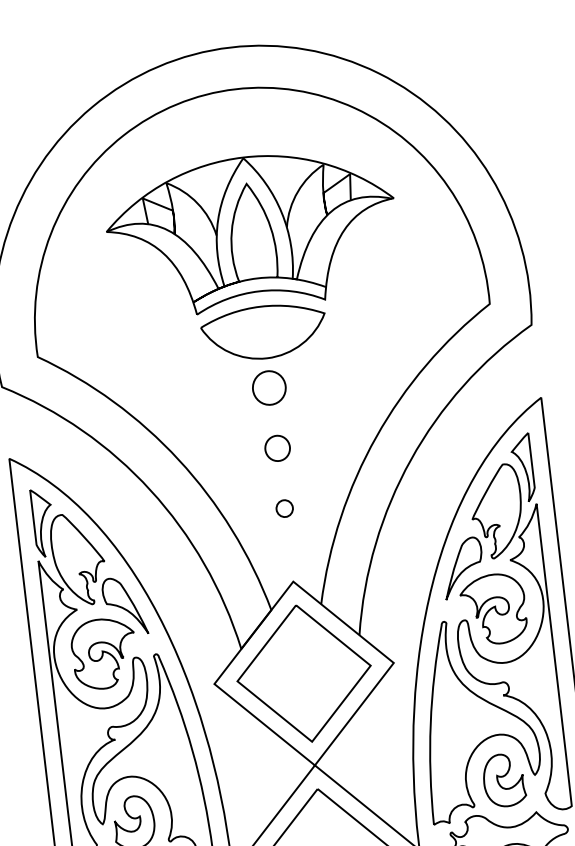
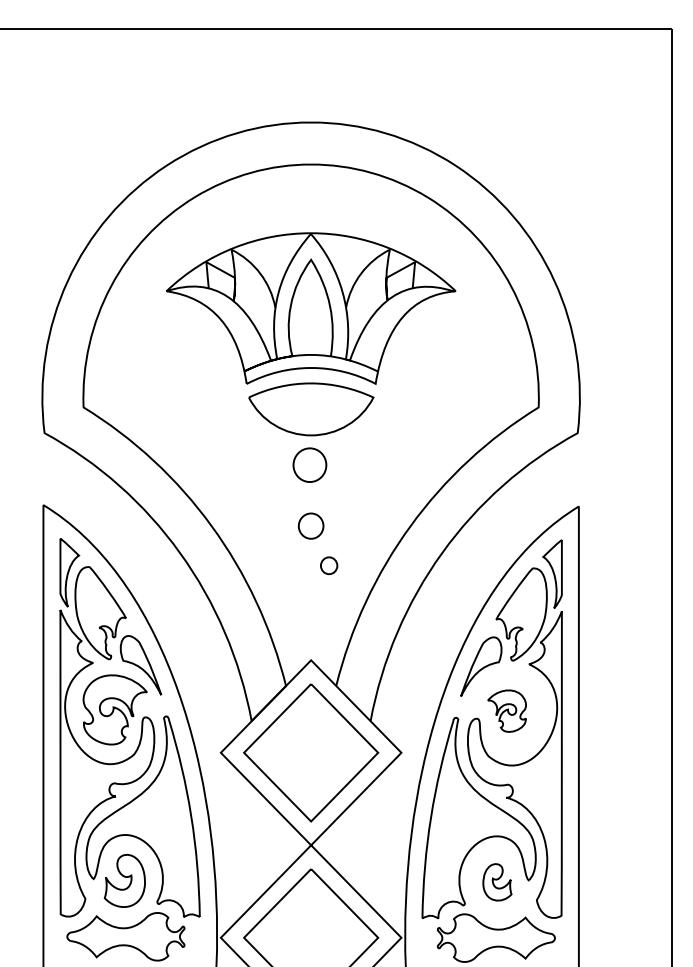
part: (285, 508) -> (329, 565), moved
part: (493, 608) -> (506, 710), size x0.6
part: (504, 780) -> (497, 882), size x0.7

